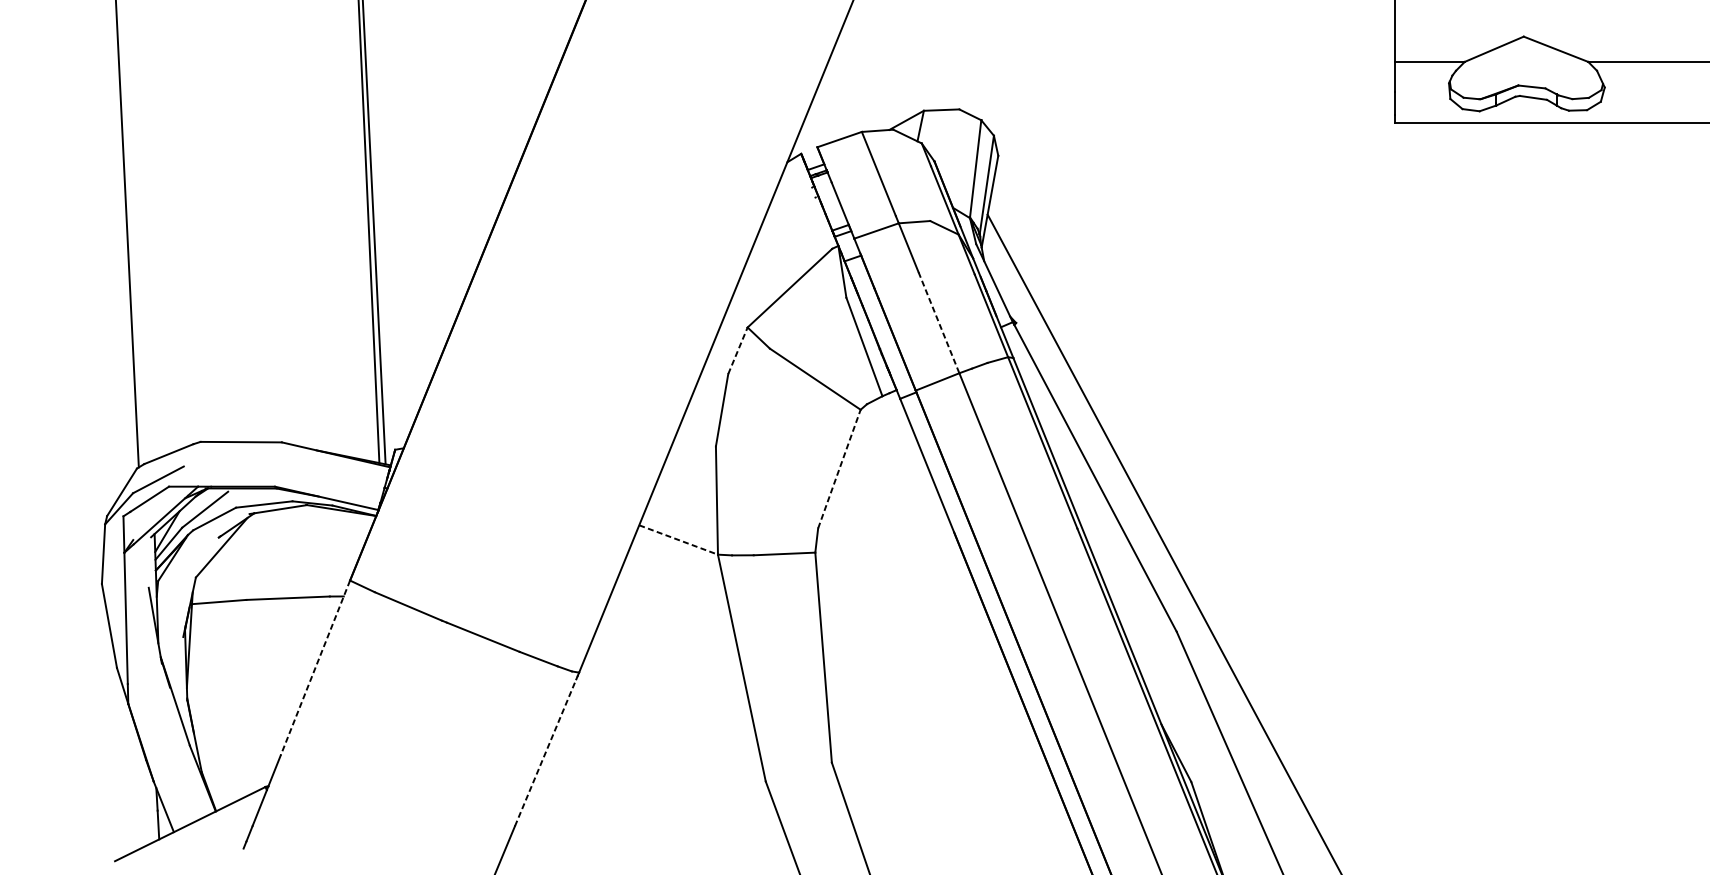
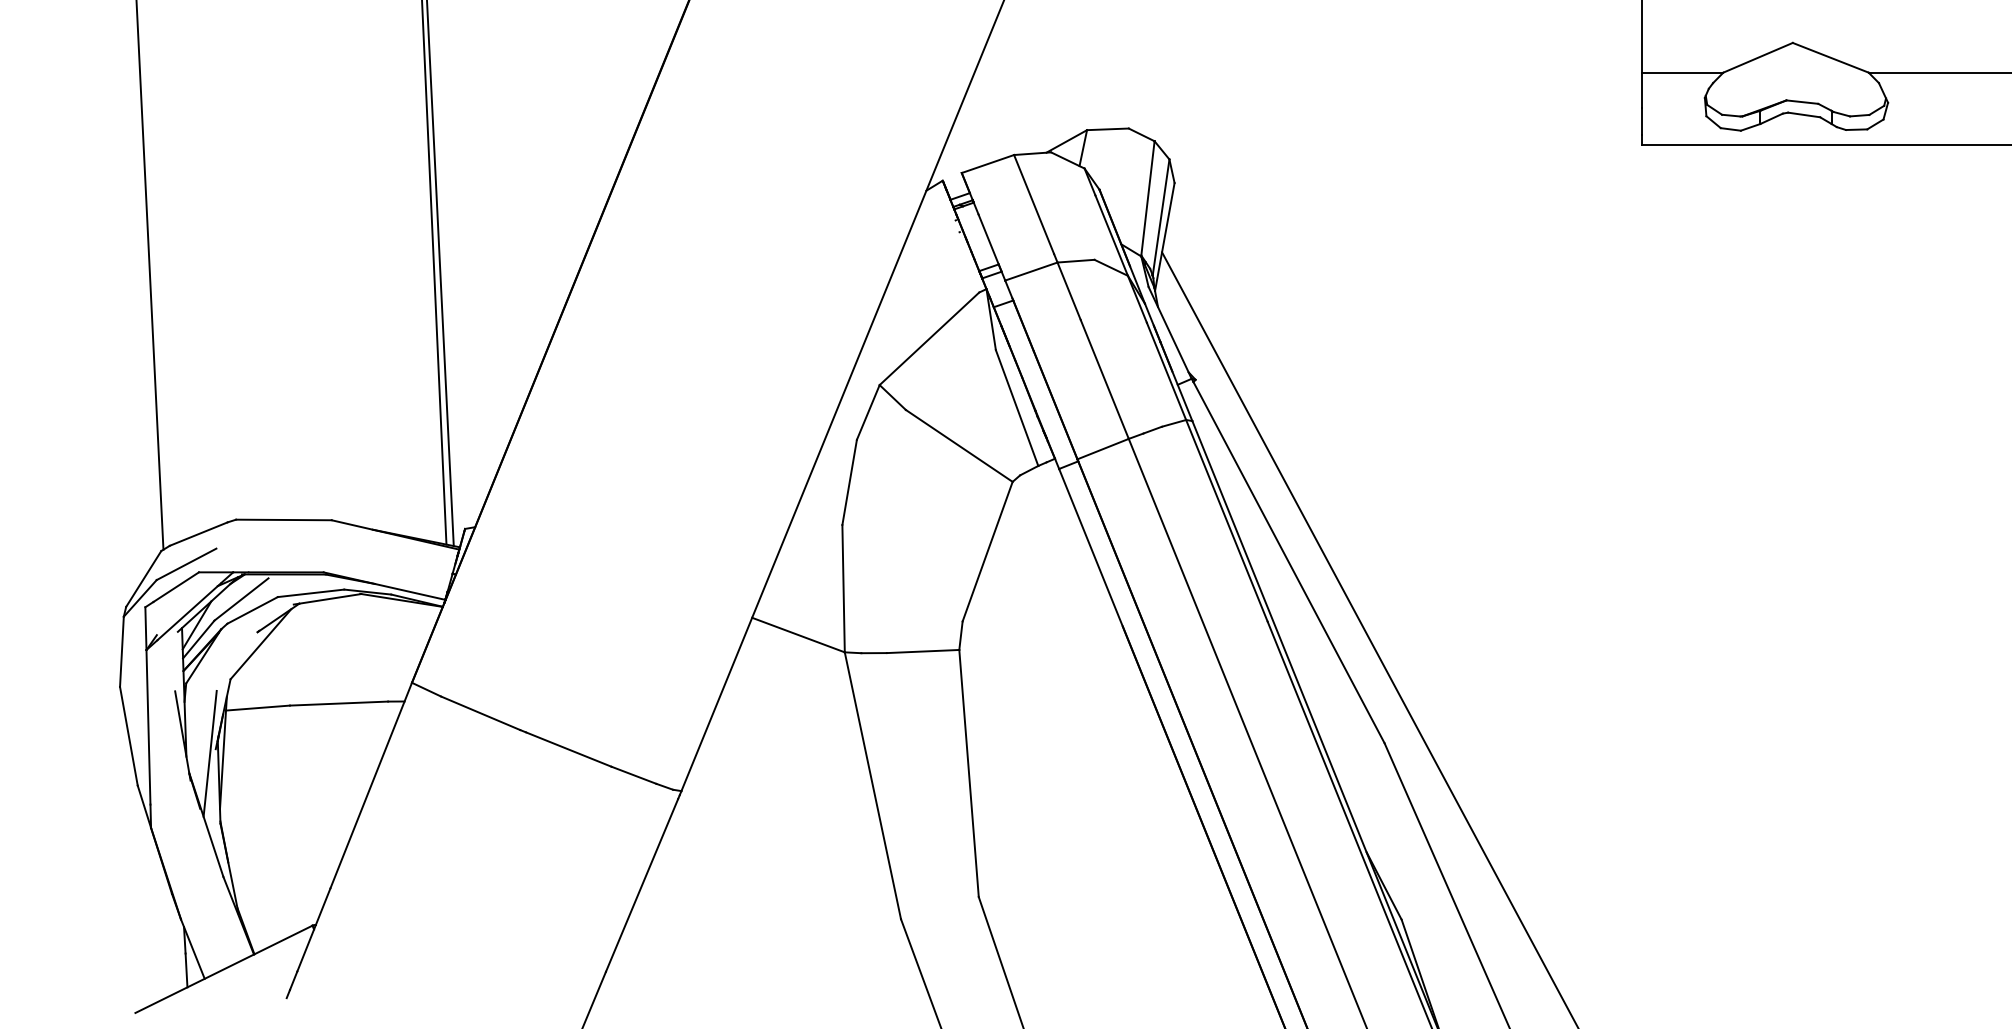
line: (938, 322) -> (1104, 379), dashed -> solid
line: (738, 350) -> (868, 412), dashed -> solid
line: (839, 468) -> (987, 551), dashed -> solid
line: (678, 540) -> (798, 635), dashed -> solid
line: (177, 640) -> (209, 753), added
line: (315, 667) -> (371, 785), dashed -> solid
line: (546, 752) -> (642, 885), dashed -> solid

